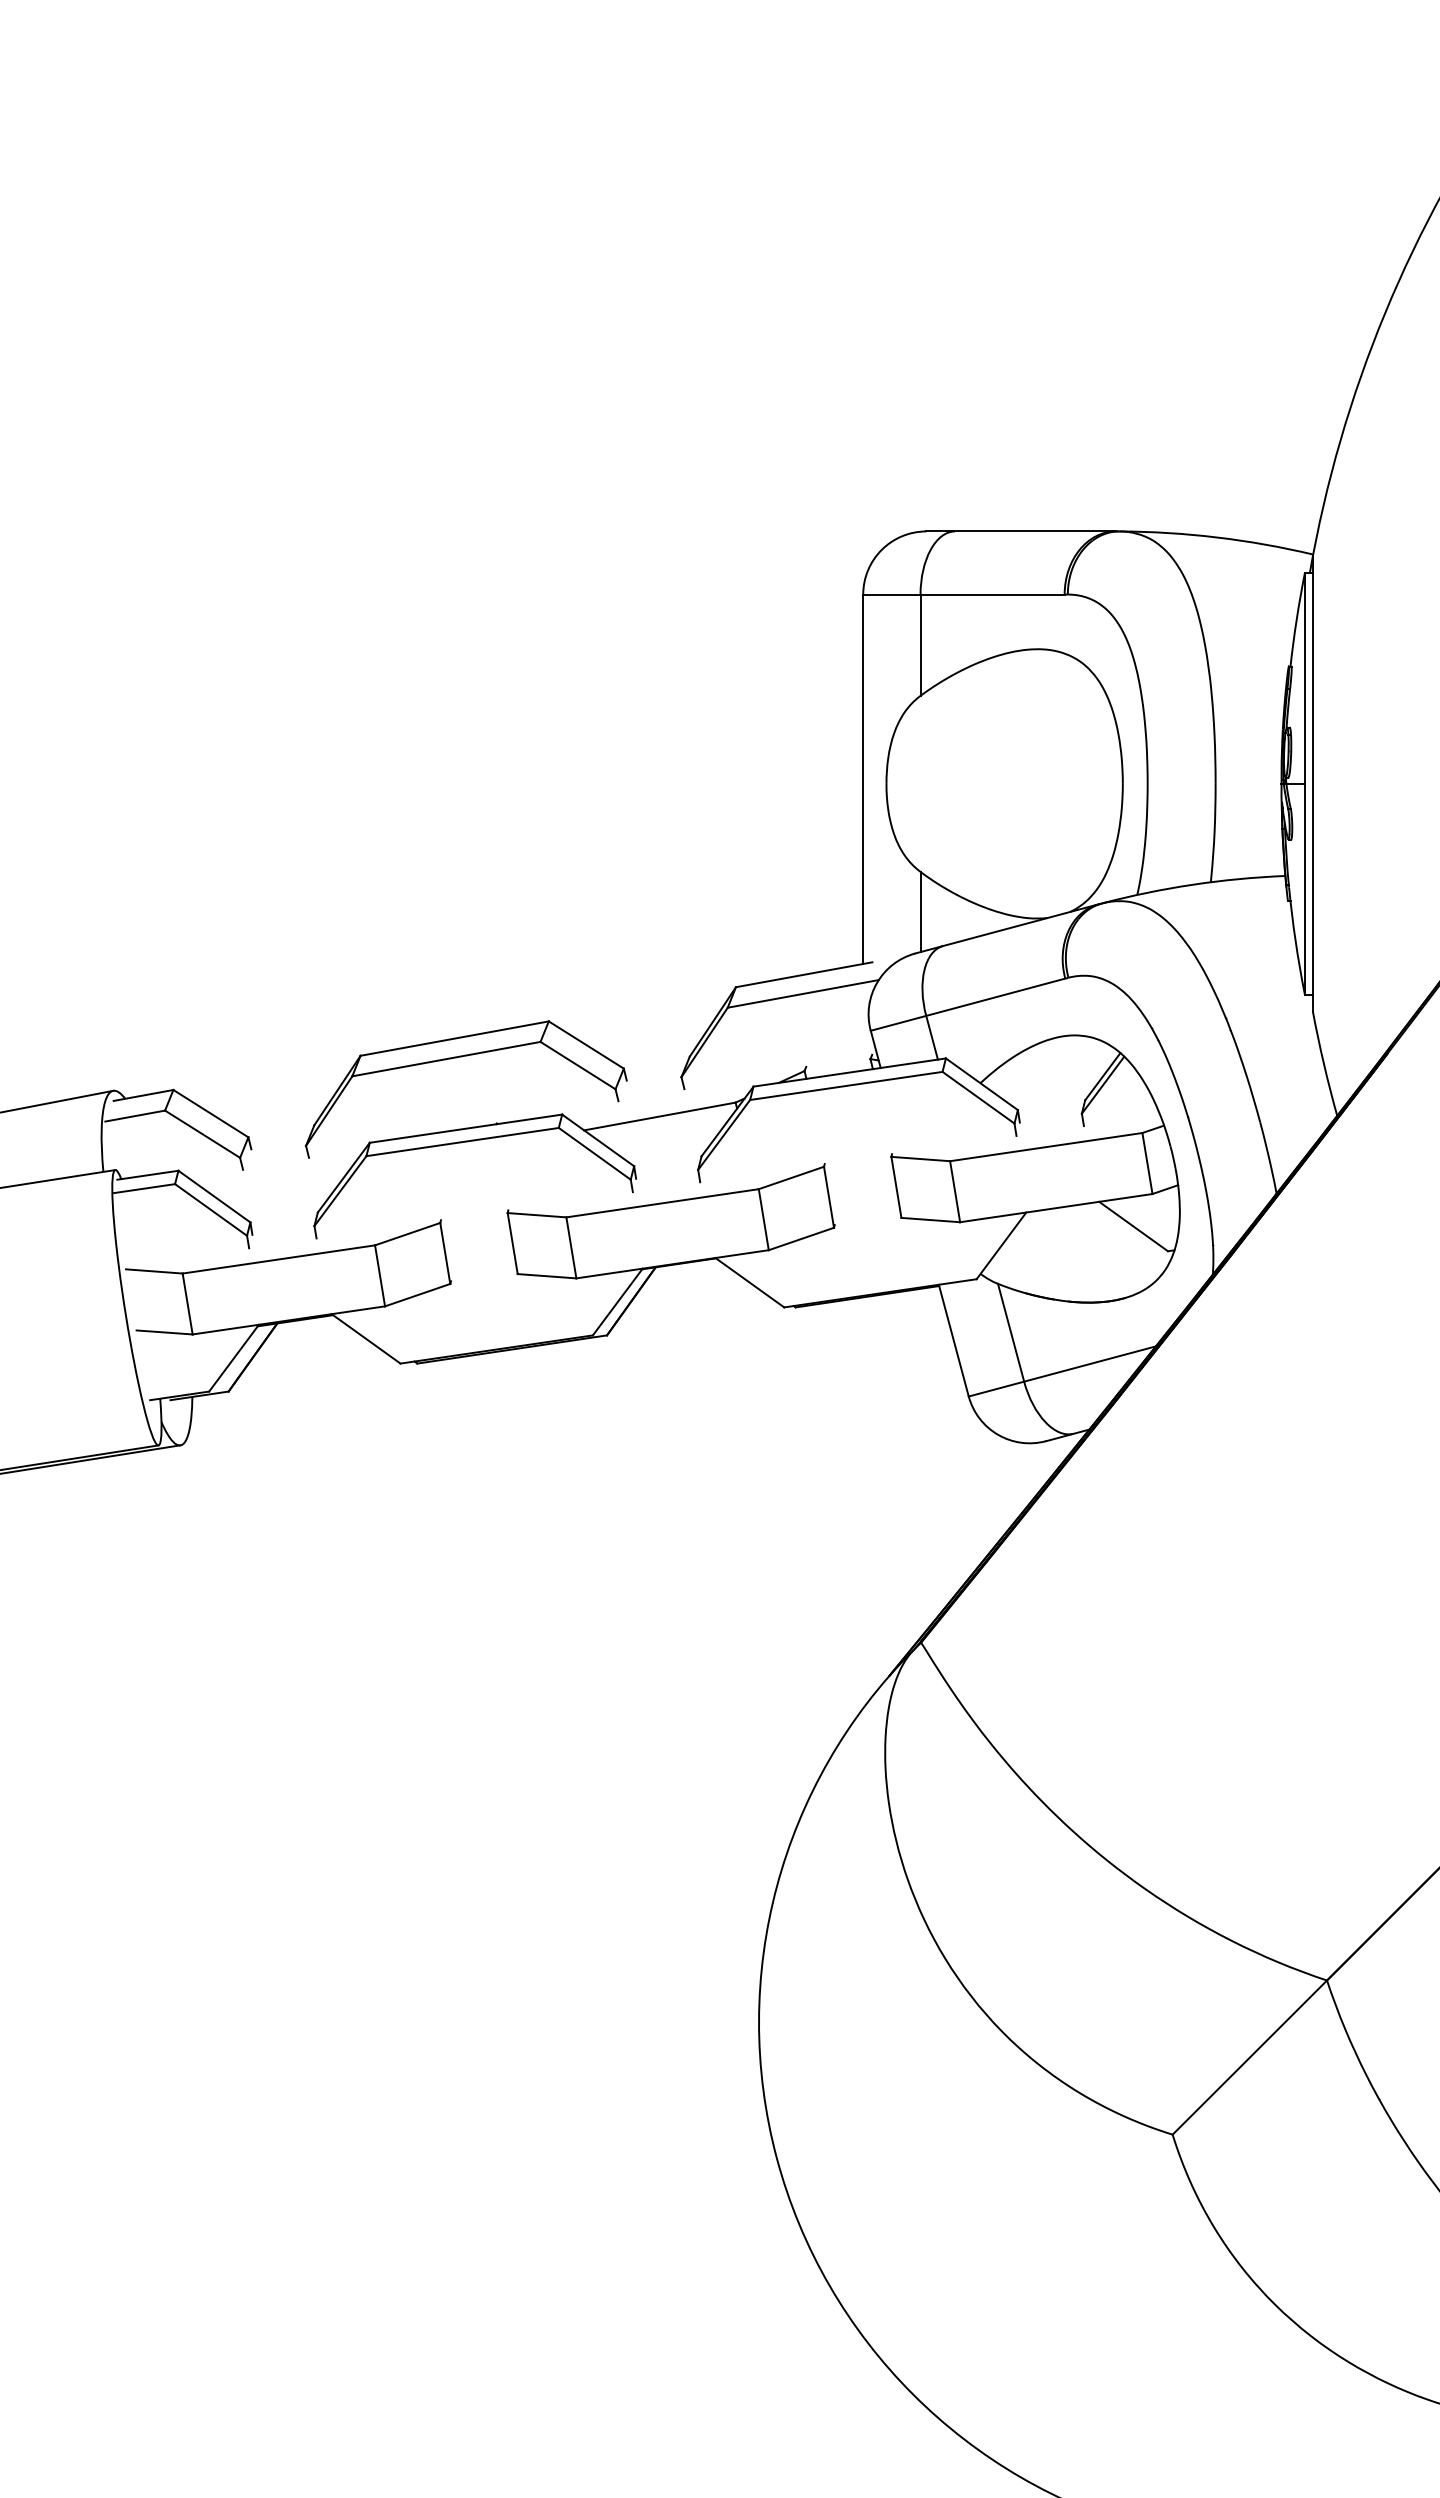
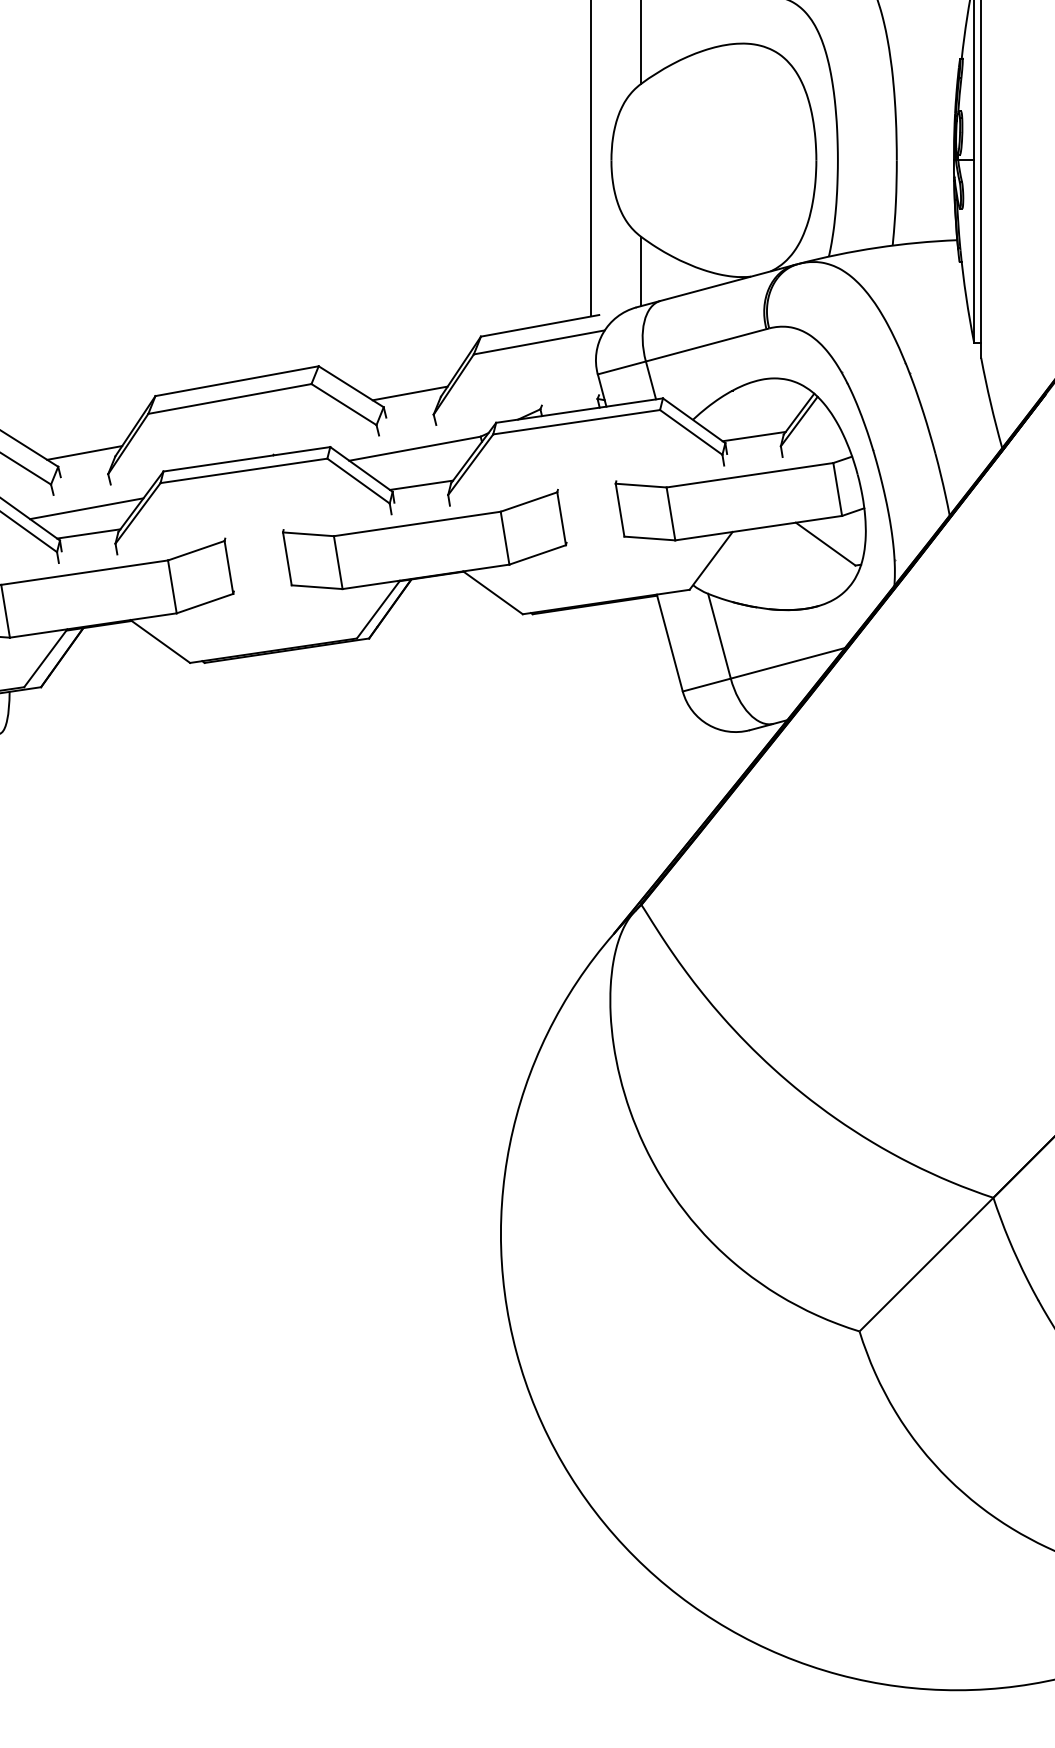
line: (654, 1052) -> (410, 393), added
line: (1050, 1102) -> (753, 436), added
line: (278, 1121) -> (84, 453), added
line: (666, 1158) -> (420, 485), added
line: (280, 1185) -> (86, 508), added
line: (283, 1214) -> (88, 533), added

